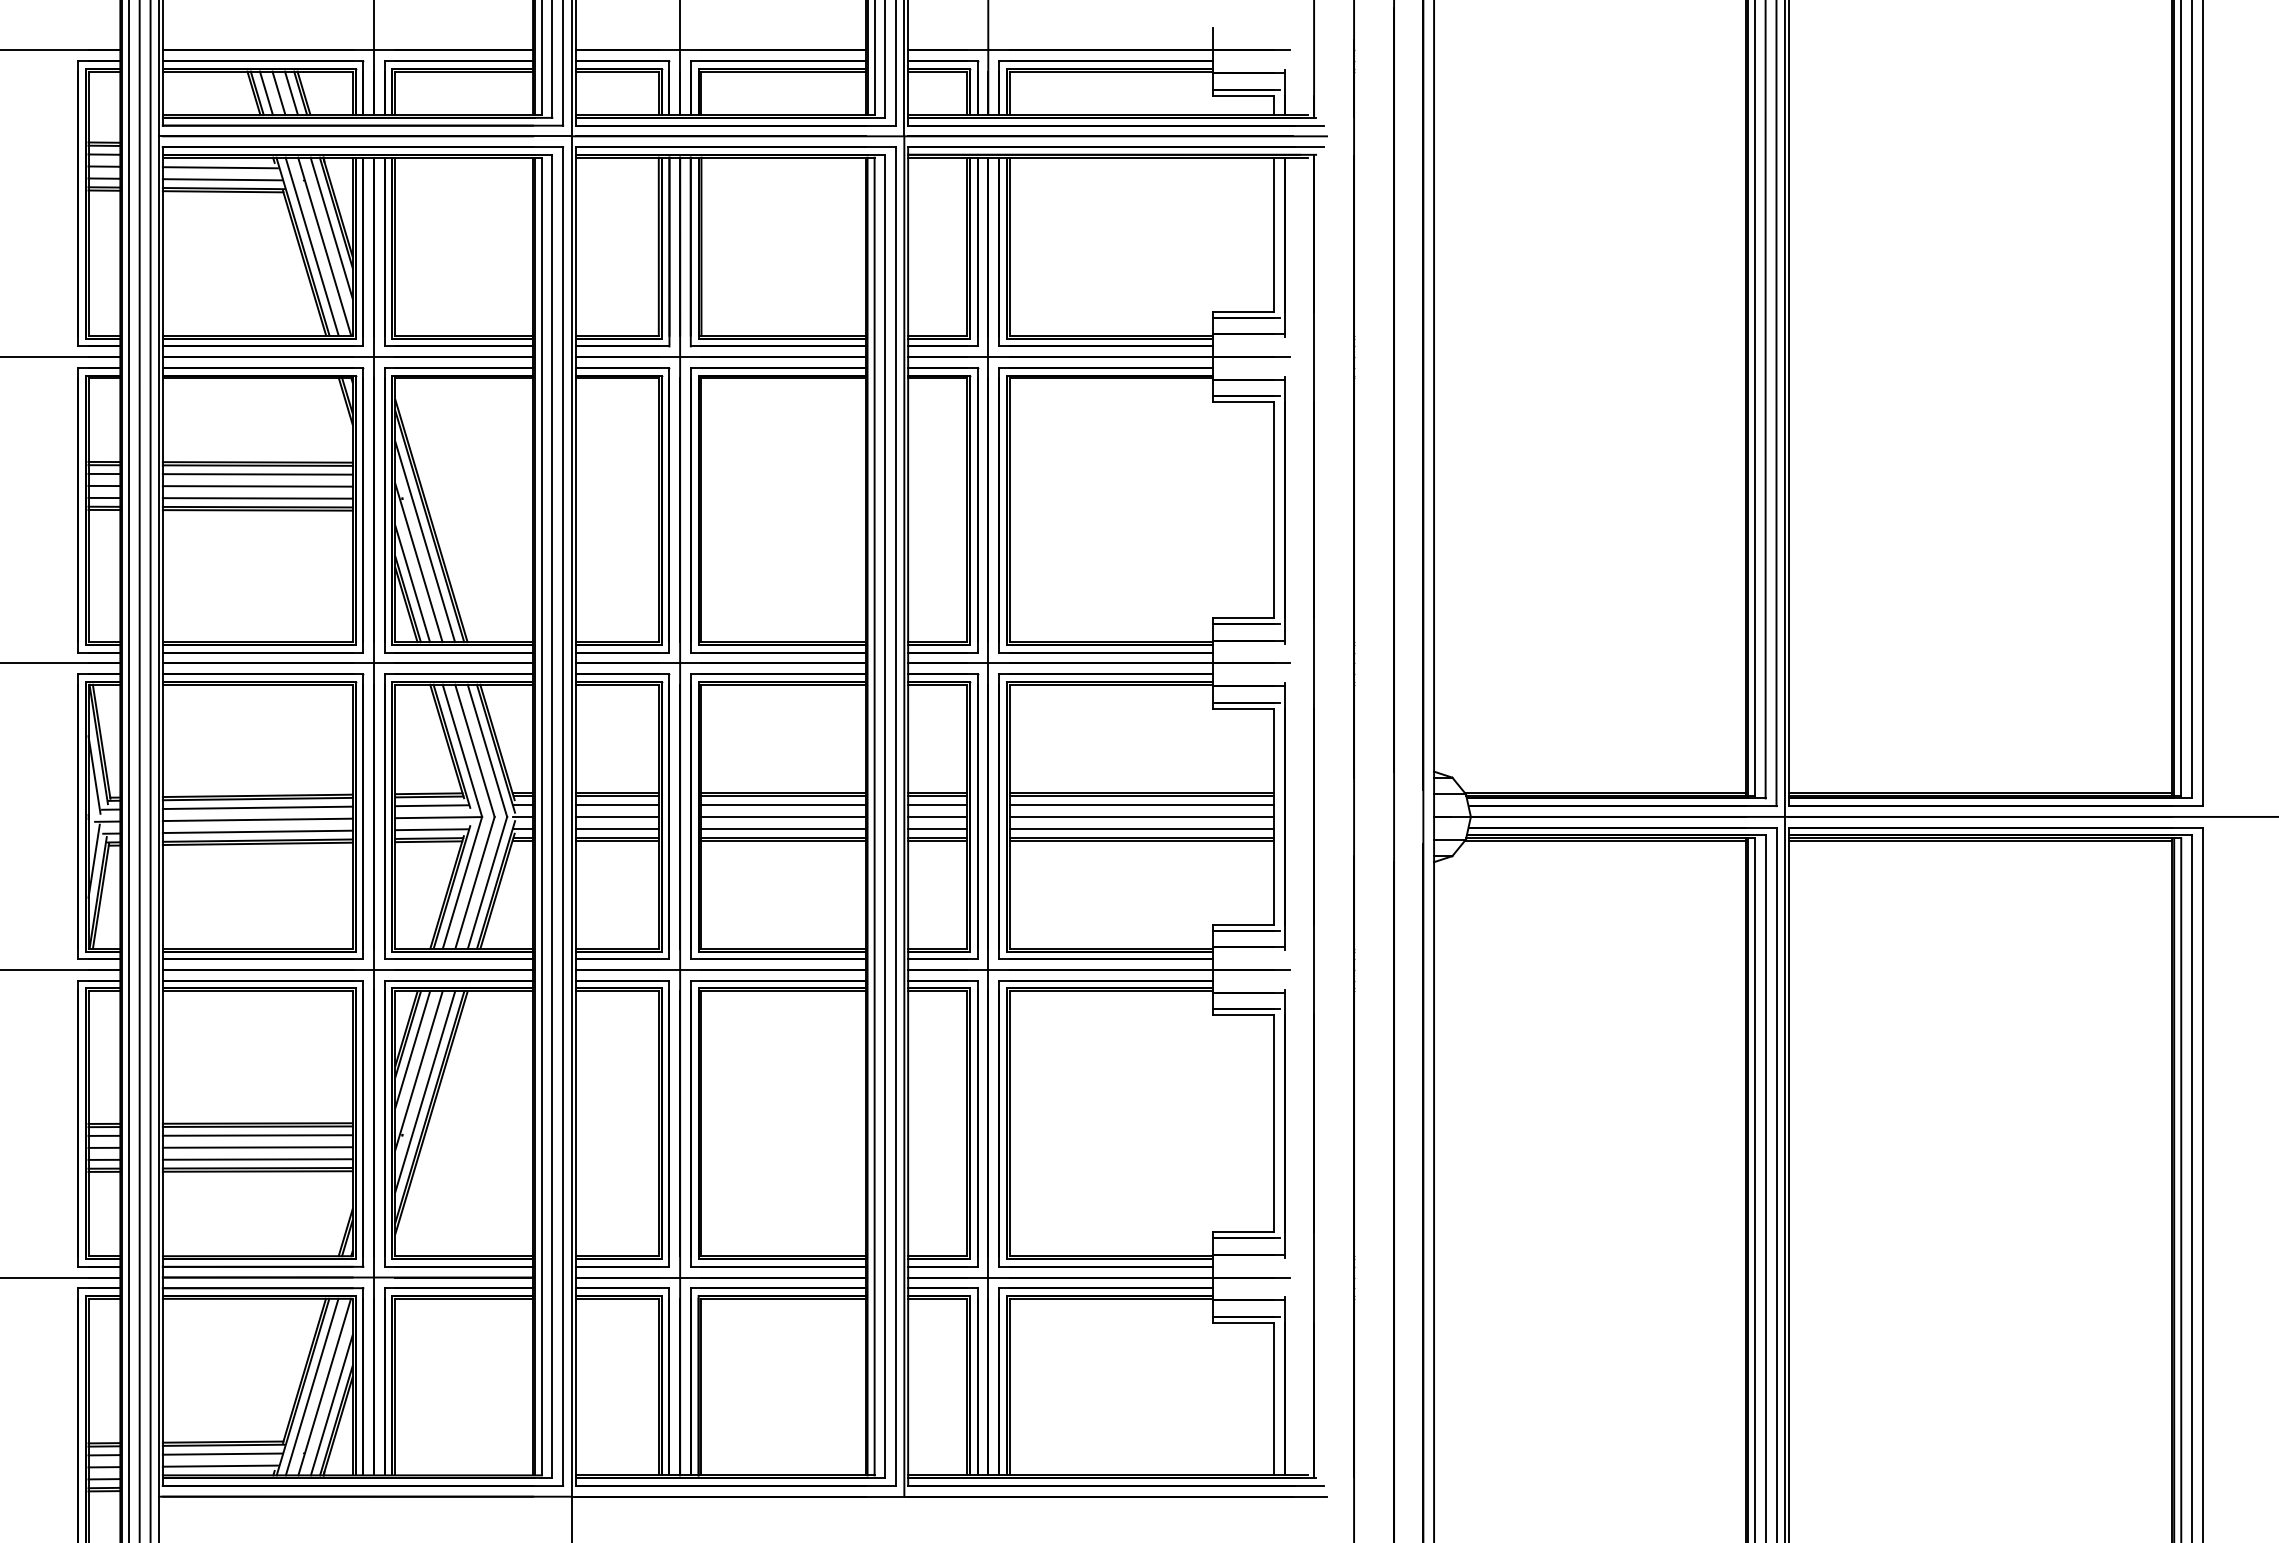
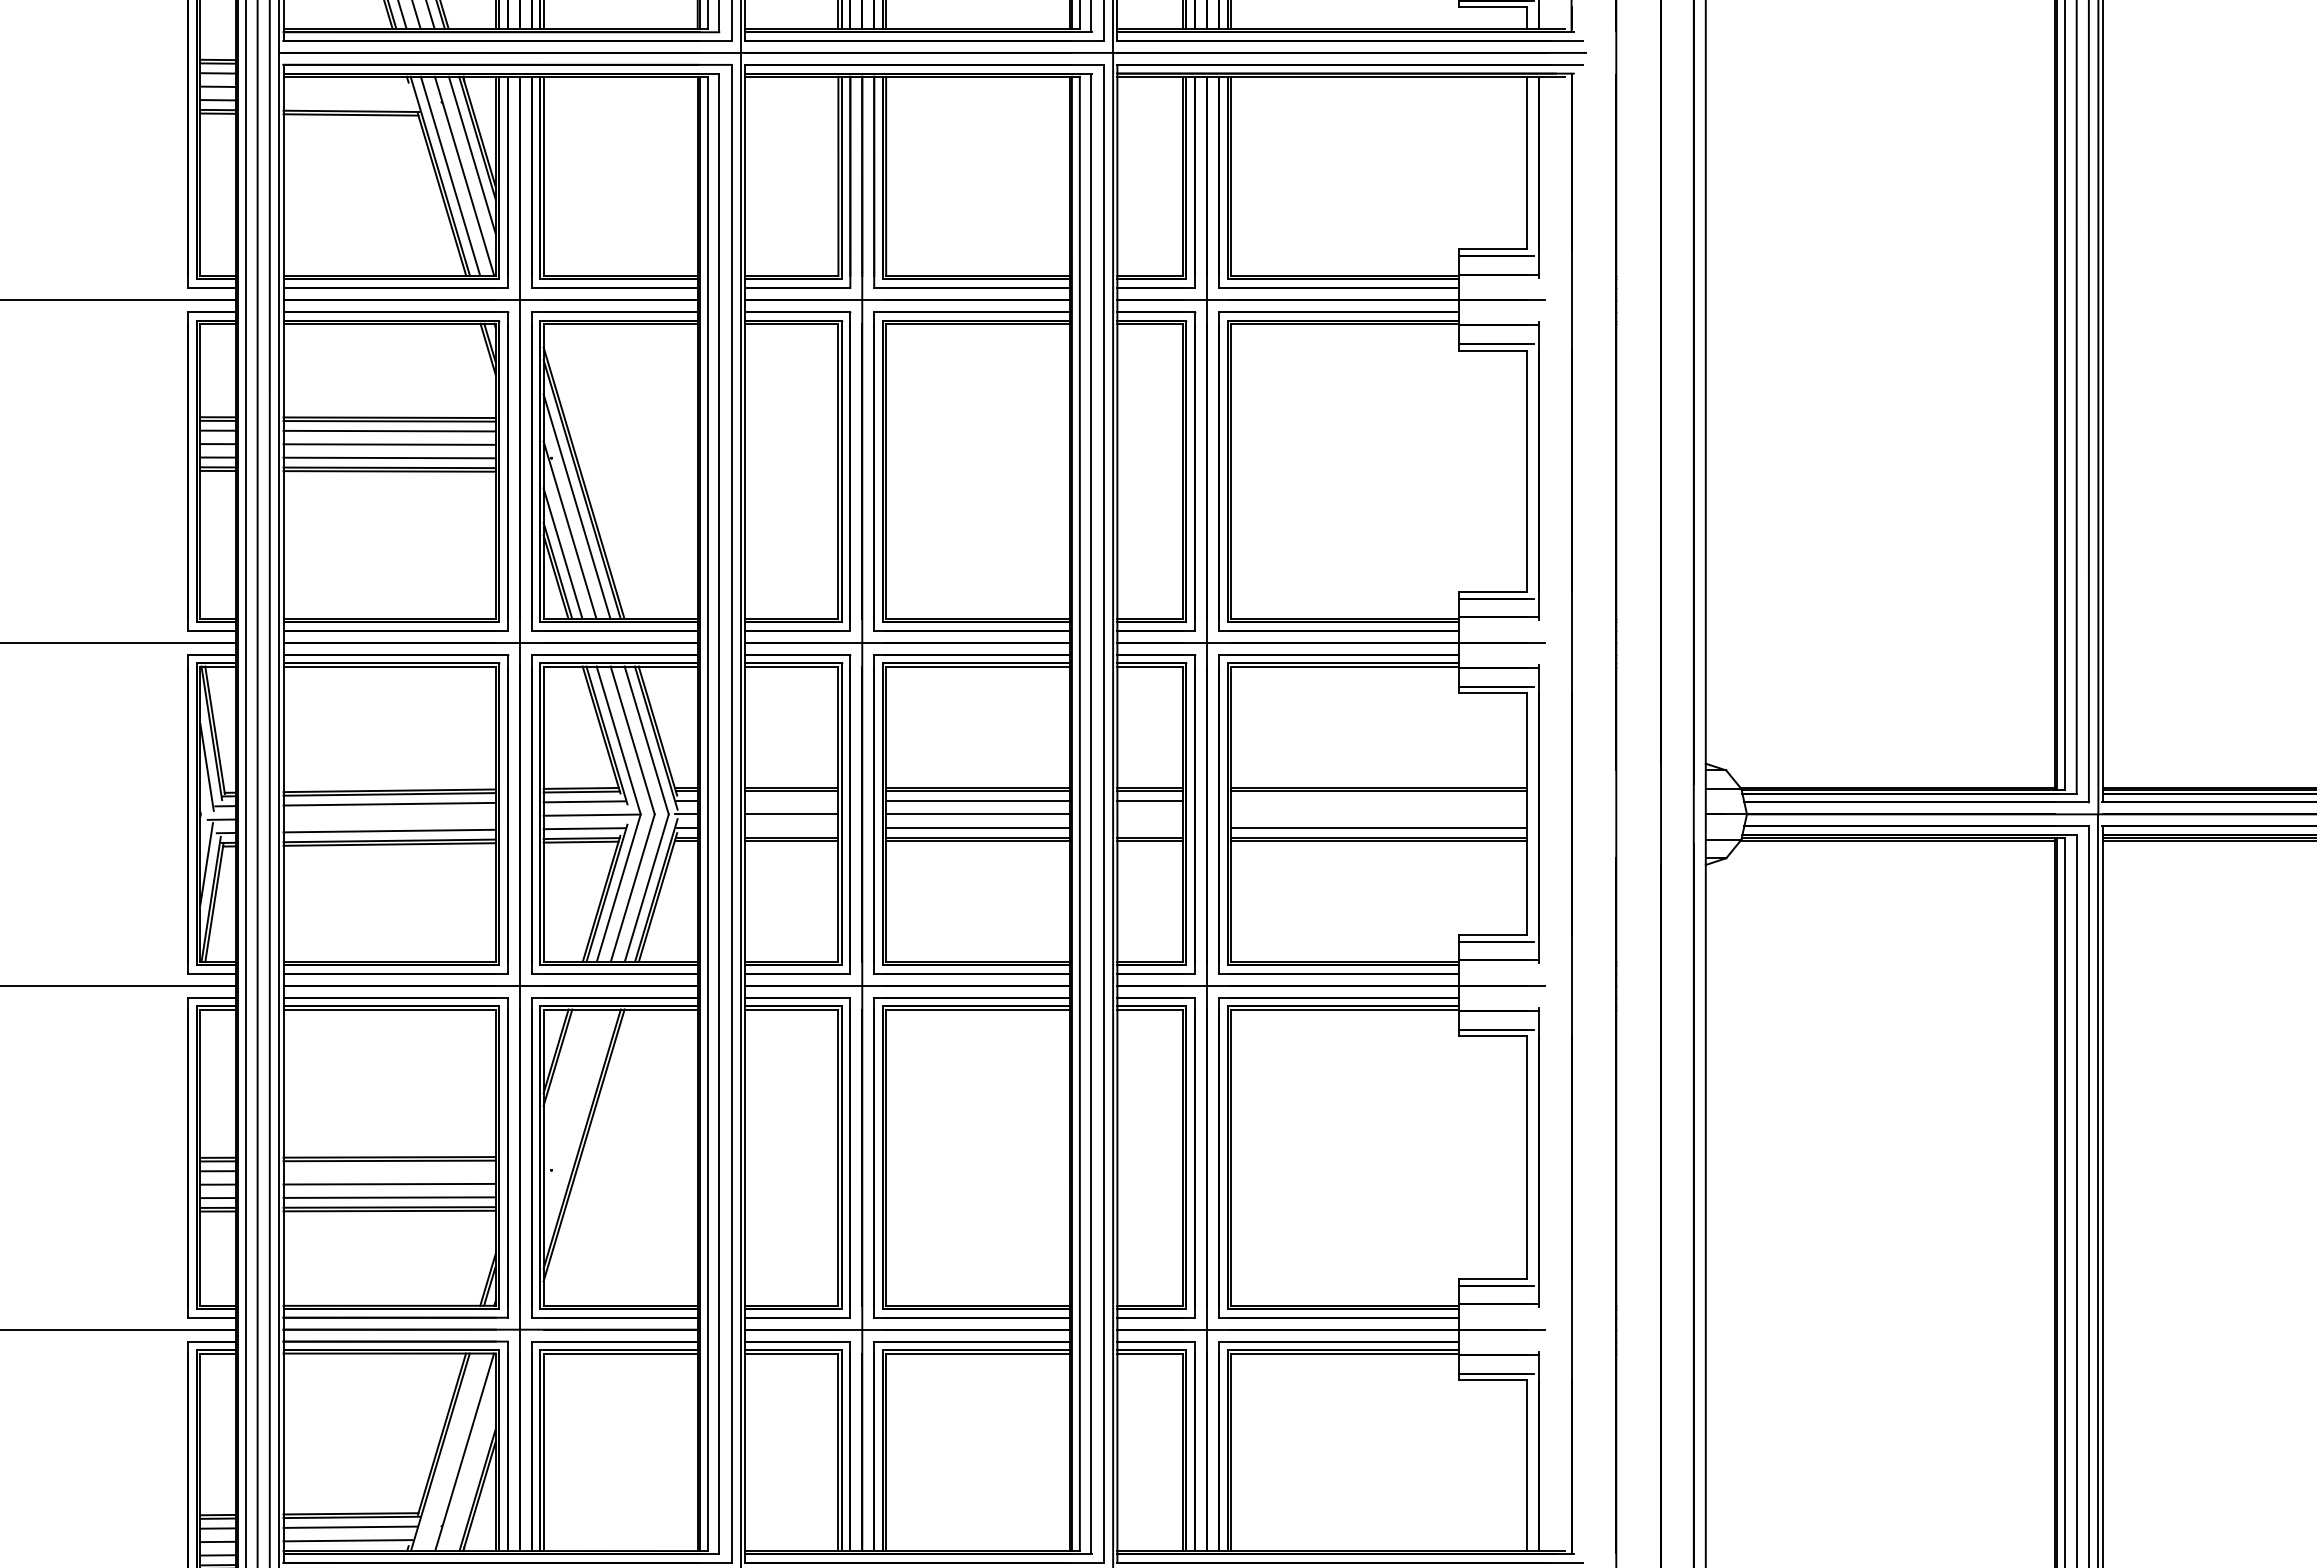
line: (219, 167) -> (346, 87), removed
line: (222, 179) -> (350, 101), removed
line: (616, 804) -> (791, 800), removed
line: (1141, 804) -> (1378, 800), removed
line: (937, 816) -> (1150, 813), removed
line: (1141, 816) -> (1378, 813), removed
line: (257, 819) -> (389, 817), removed
line: (616, 828) -> (791, 827), removed
line: (937, 828) -> (1150, 827), removed
line: (412, 1049) -> (562, 1074), removed
line: (418, 1070) -> (569, 1098), removed
line: (425, 1091) -> (577, 1121), removed
line: (257, 1135) -> (389, 1170), removed
line: (311, 1386) -> (449, 1451), removed
line: (331, 1405) -> (472, 1472), removed

